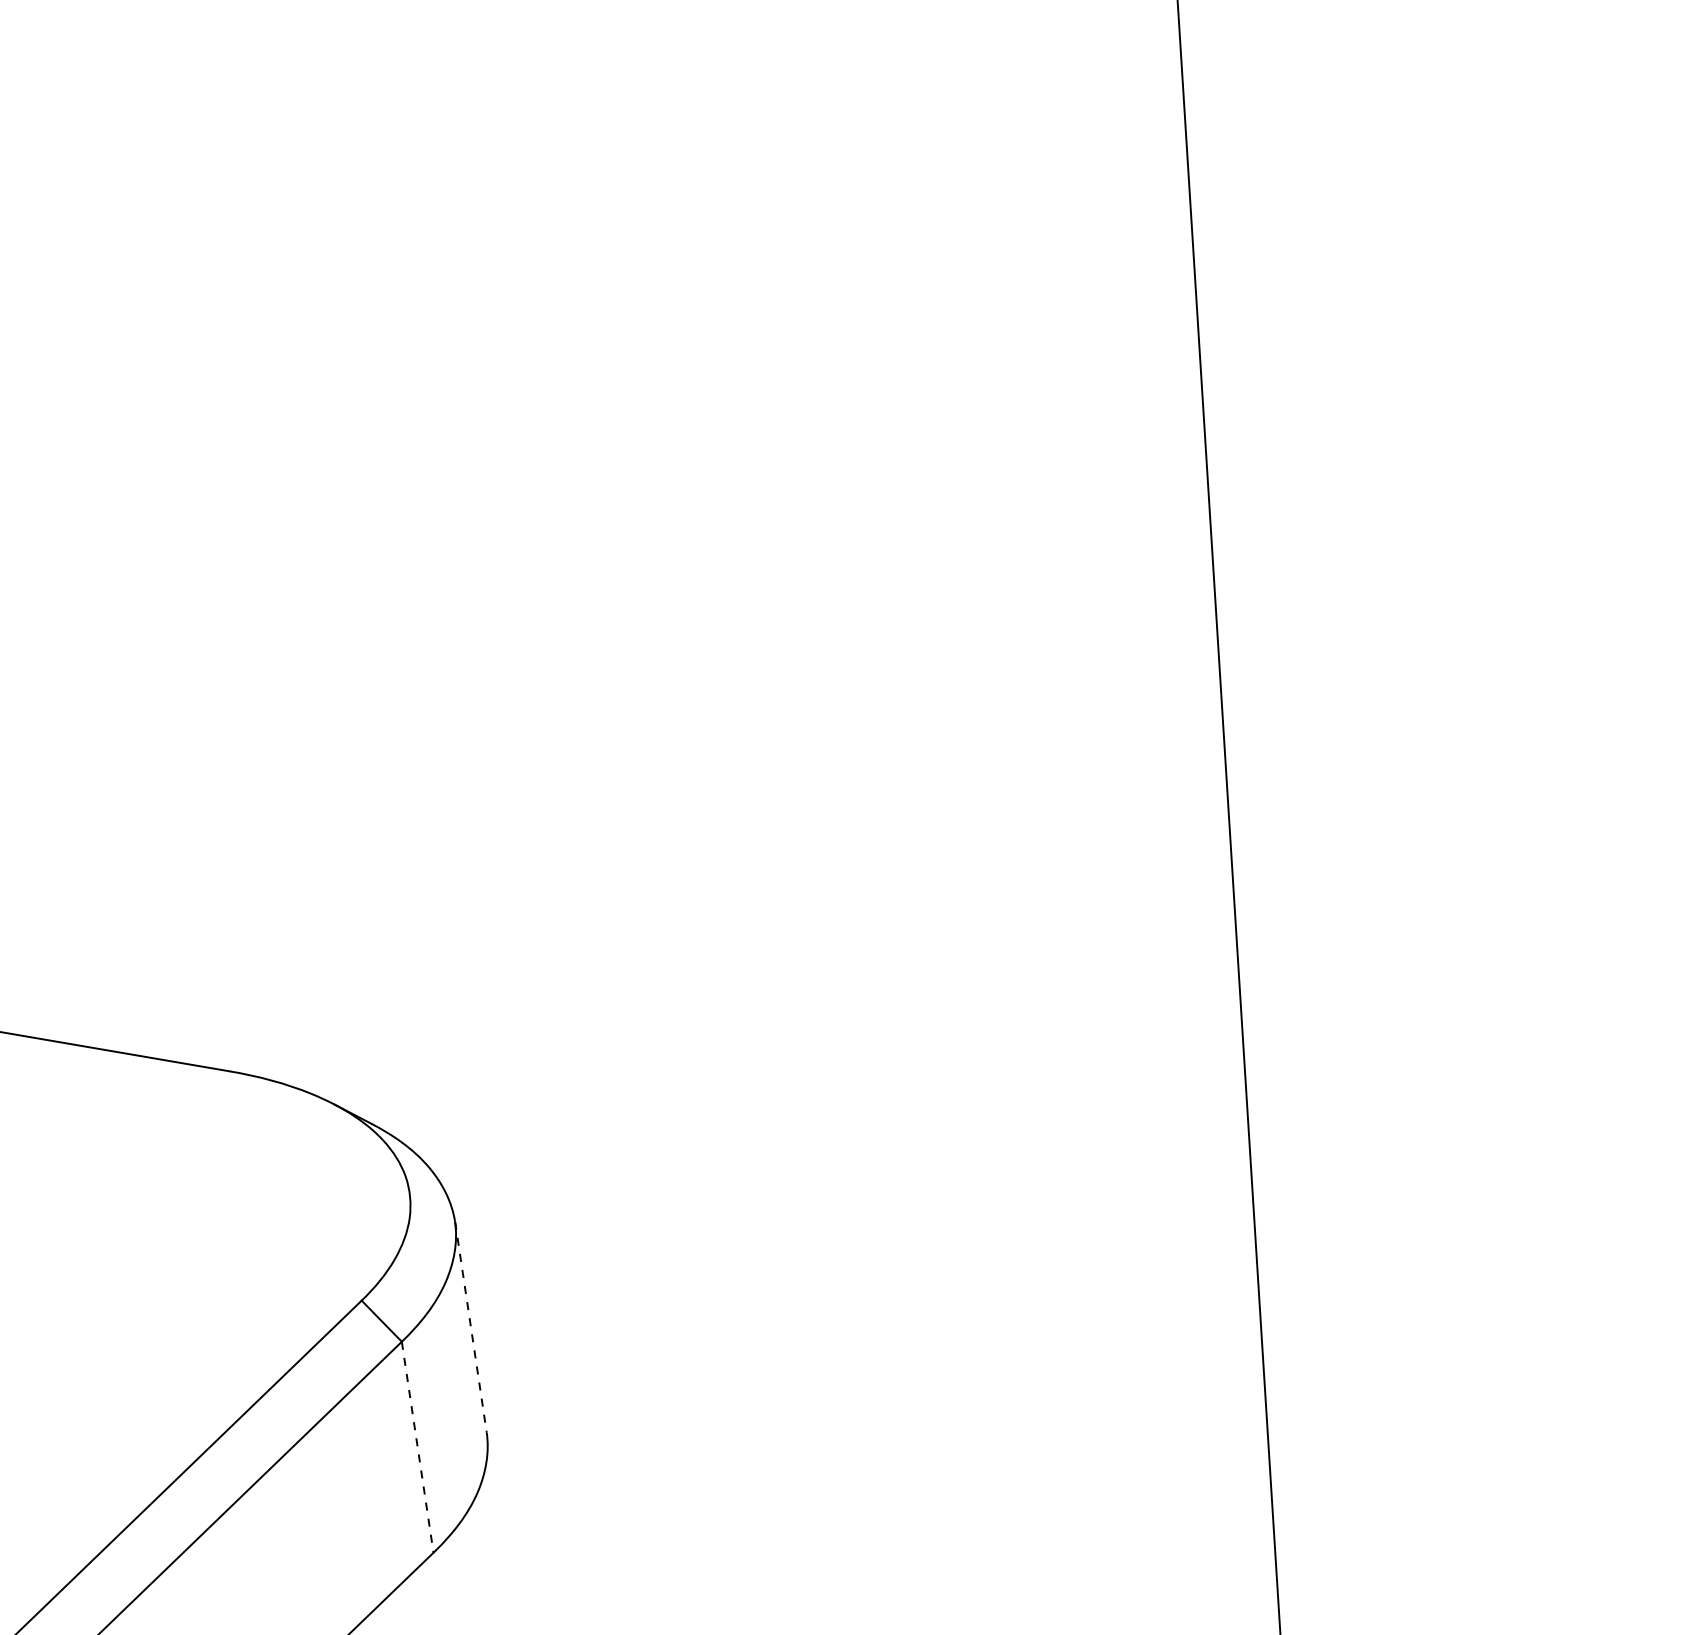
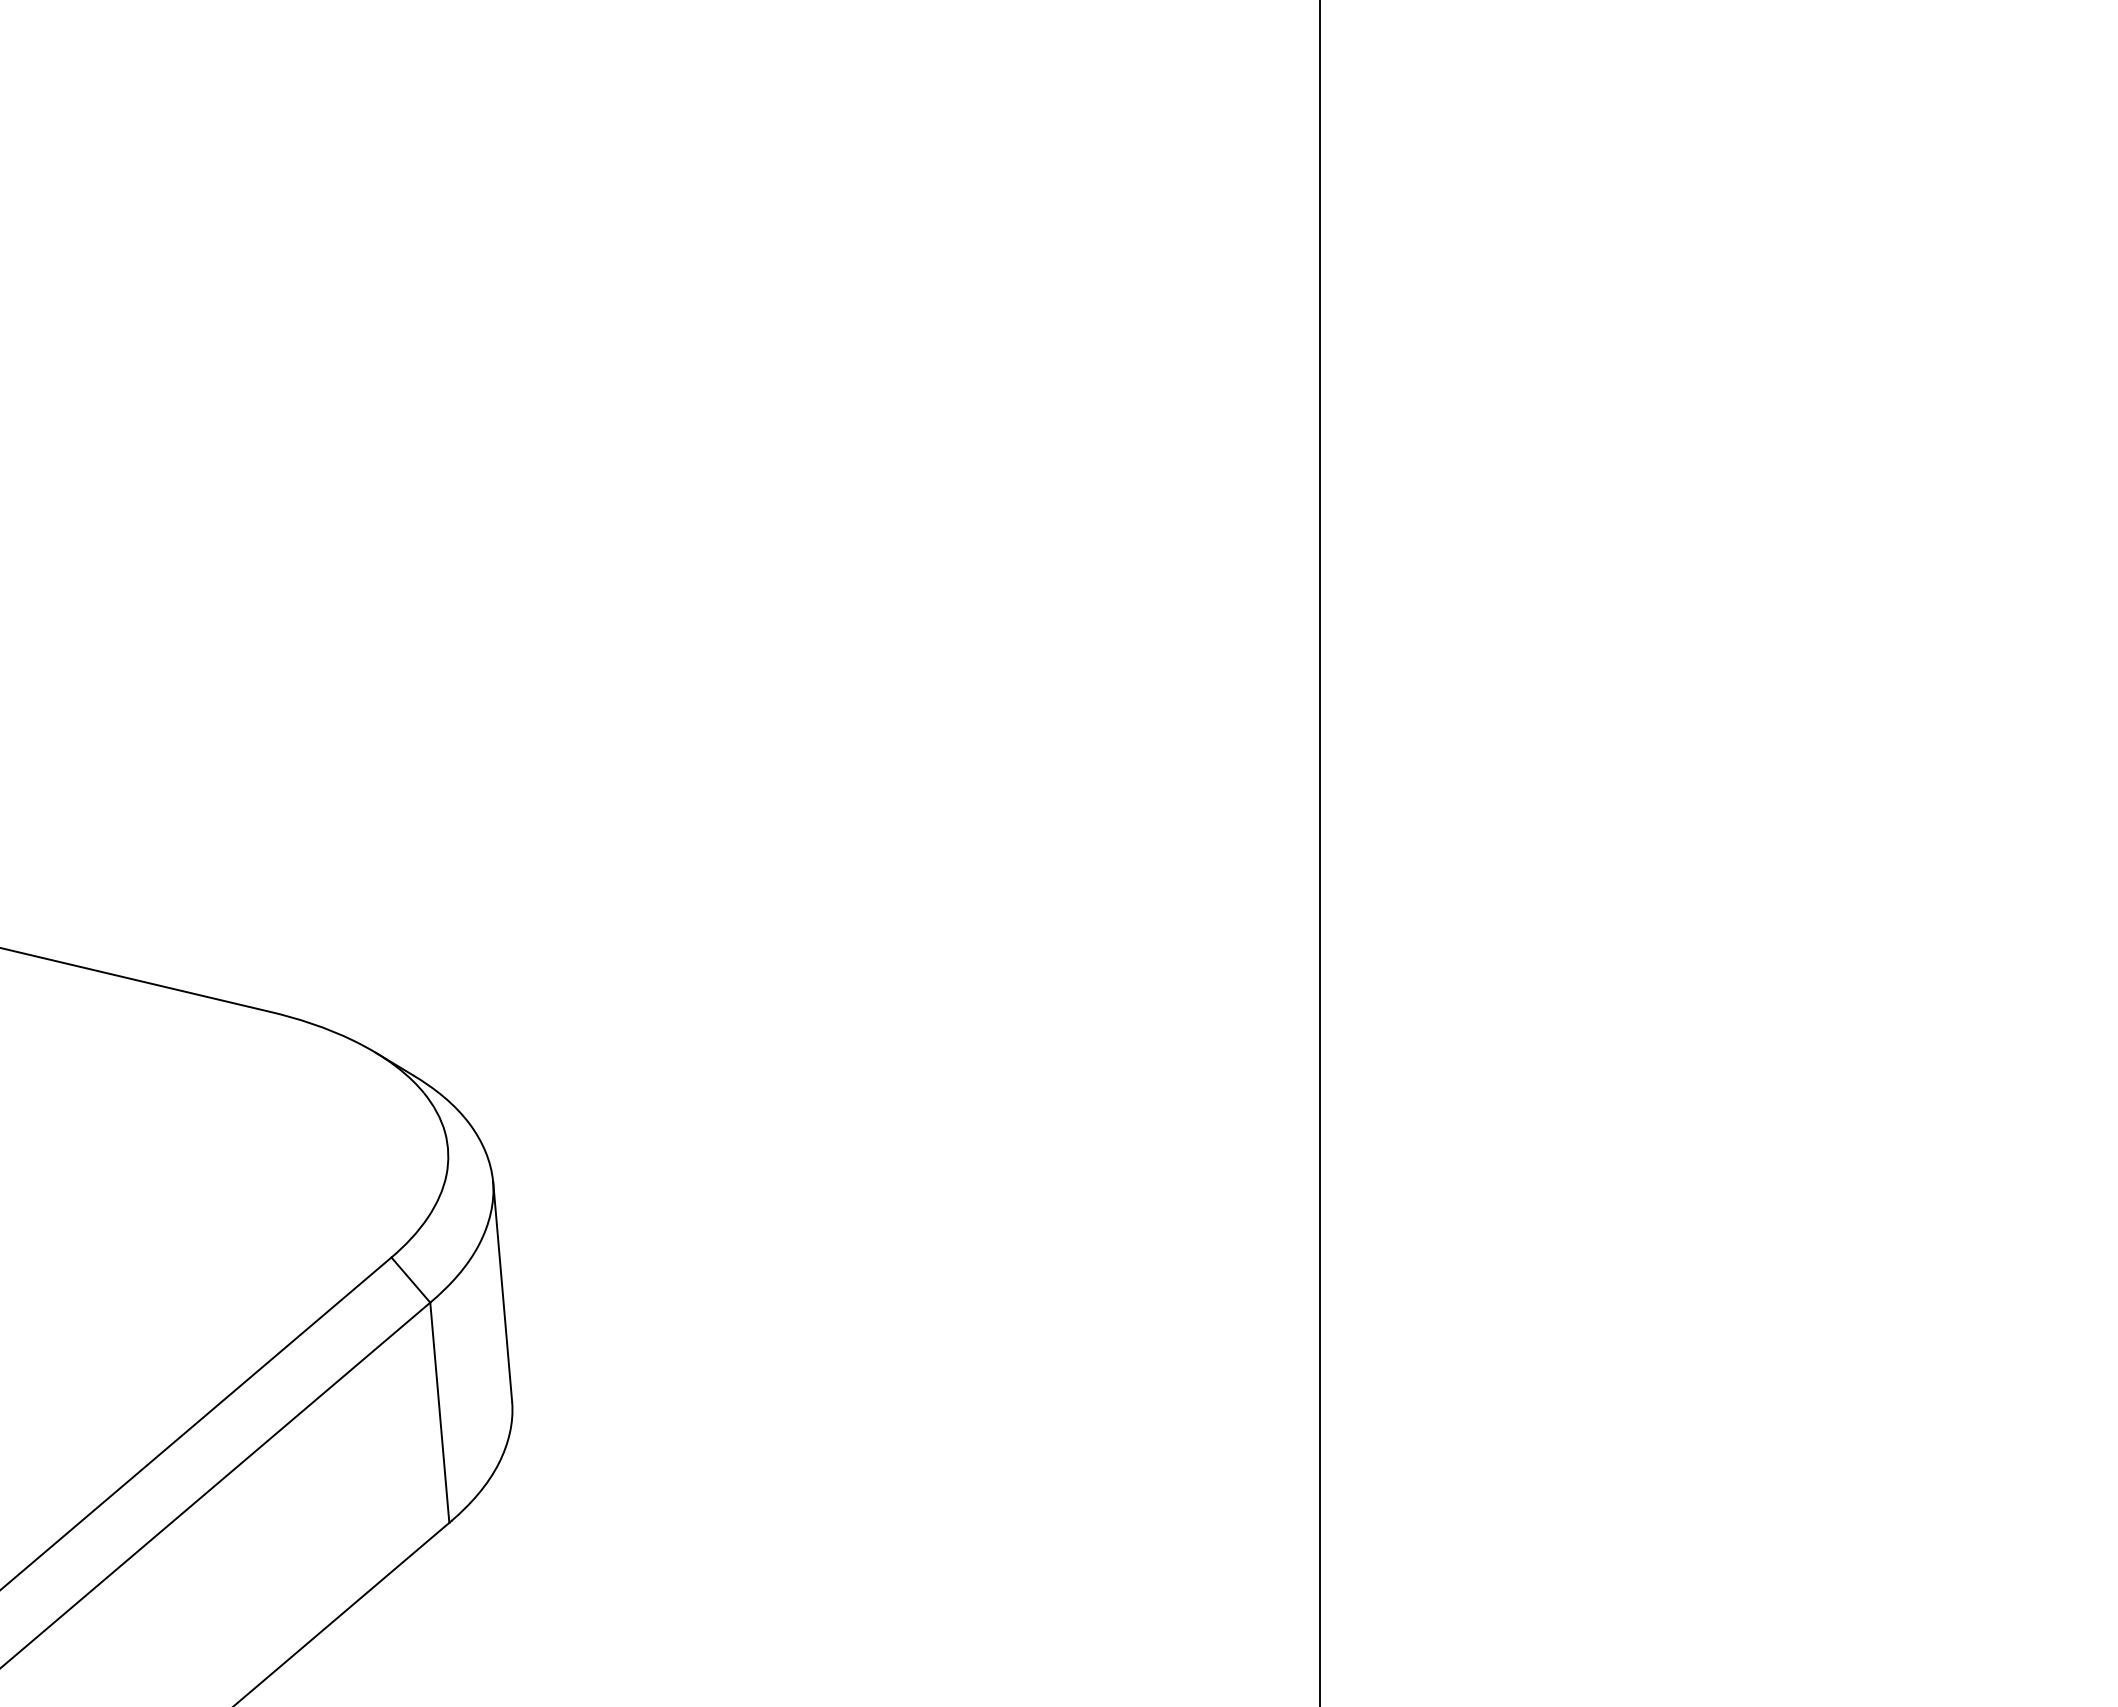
line: (470, 1327) -> (502, 1292), dashed -> solid
line: (417, 1447) -> (439, 1412), dashed -> solid

